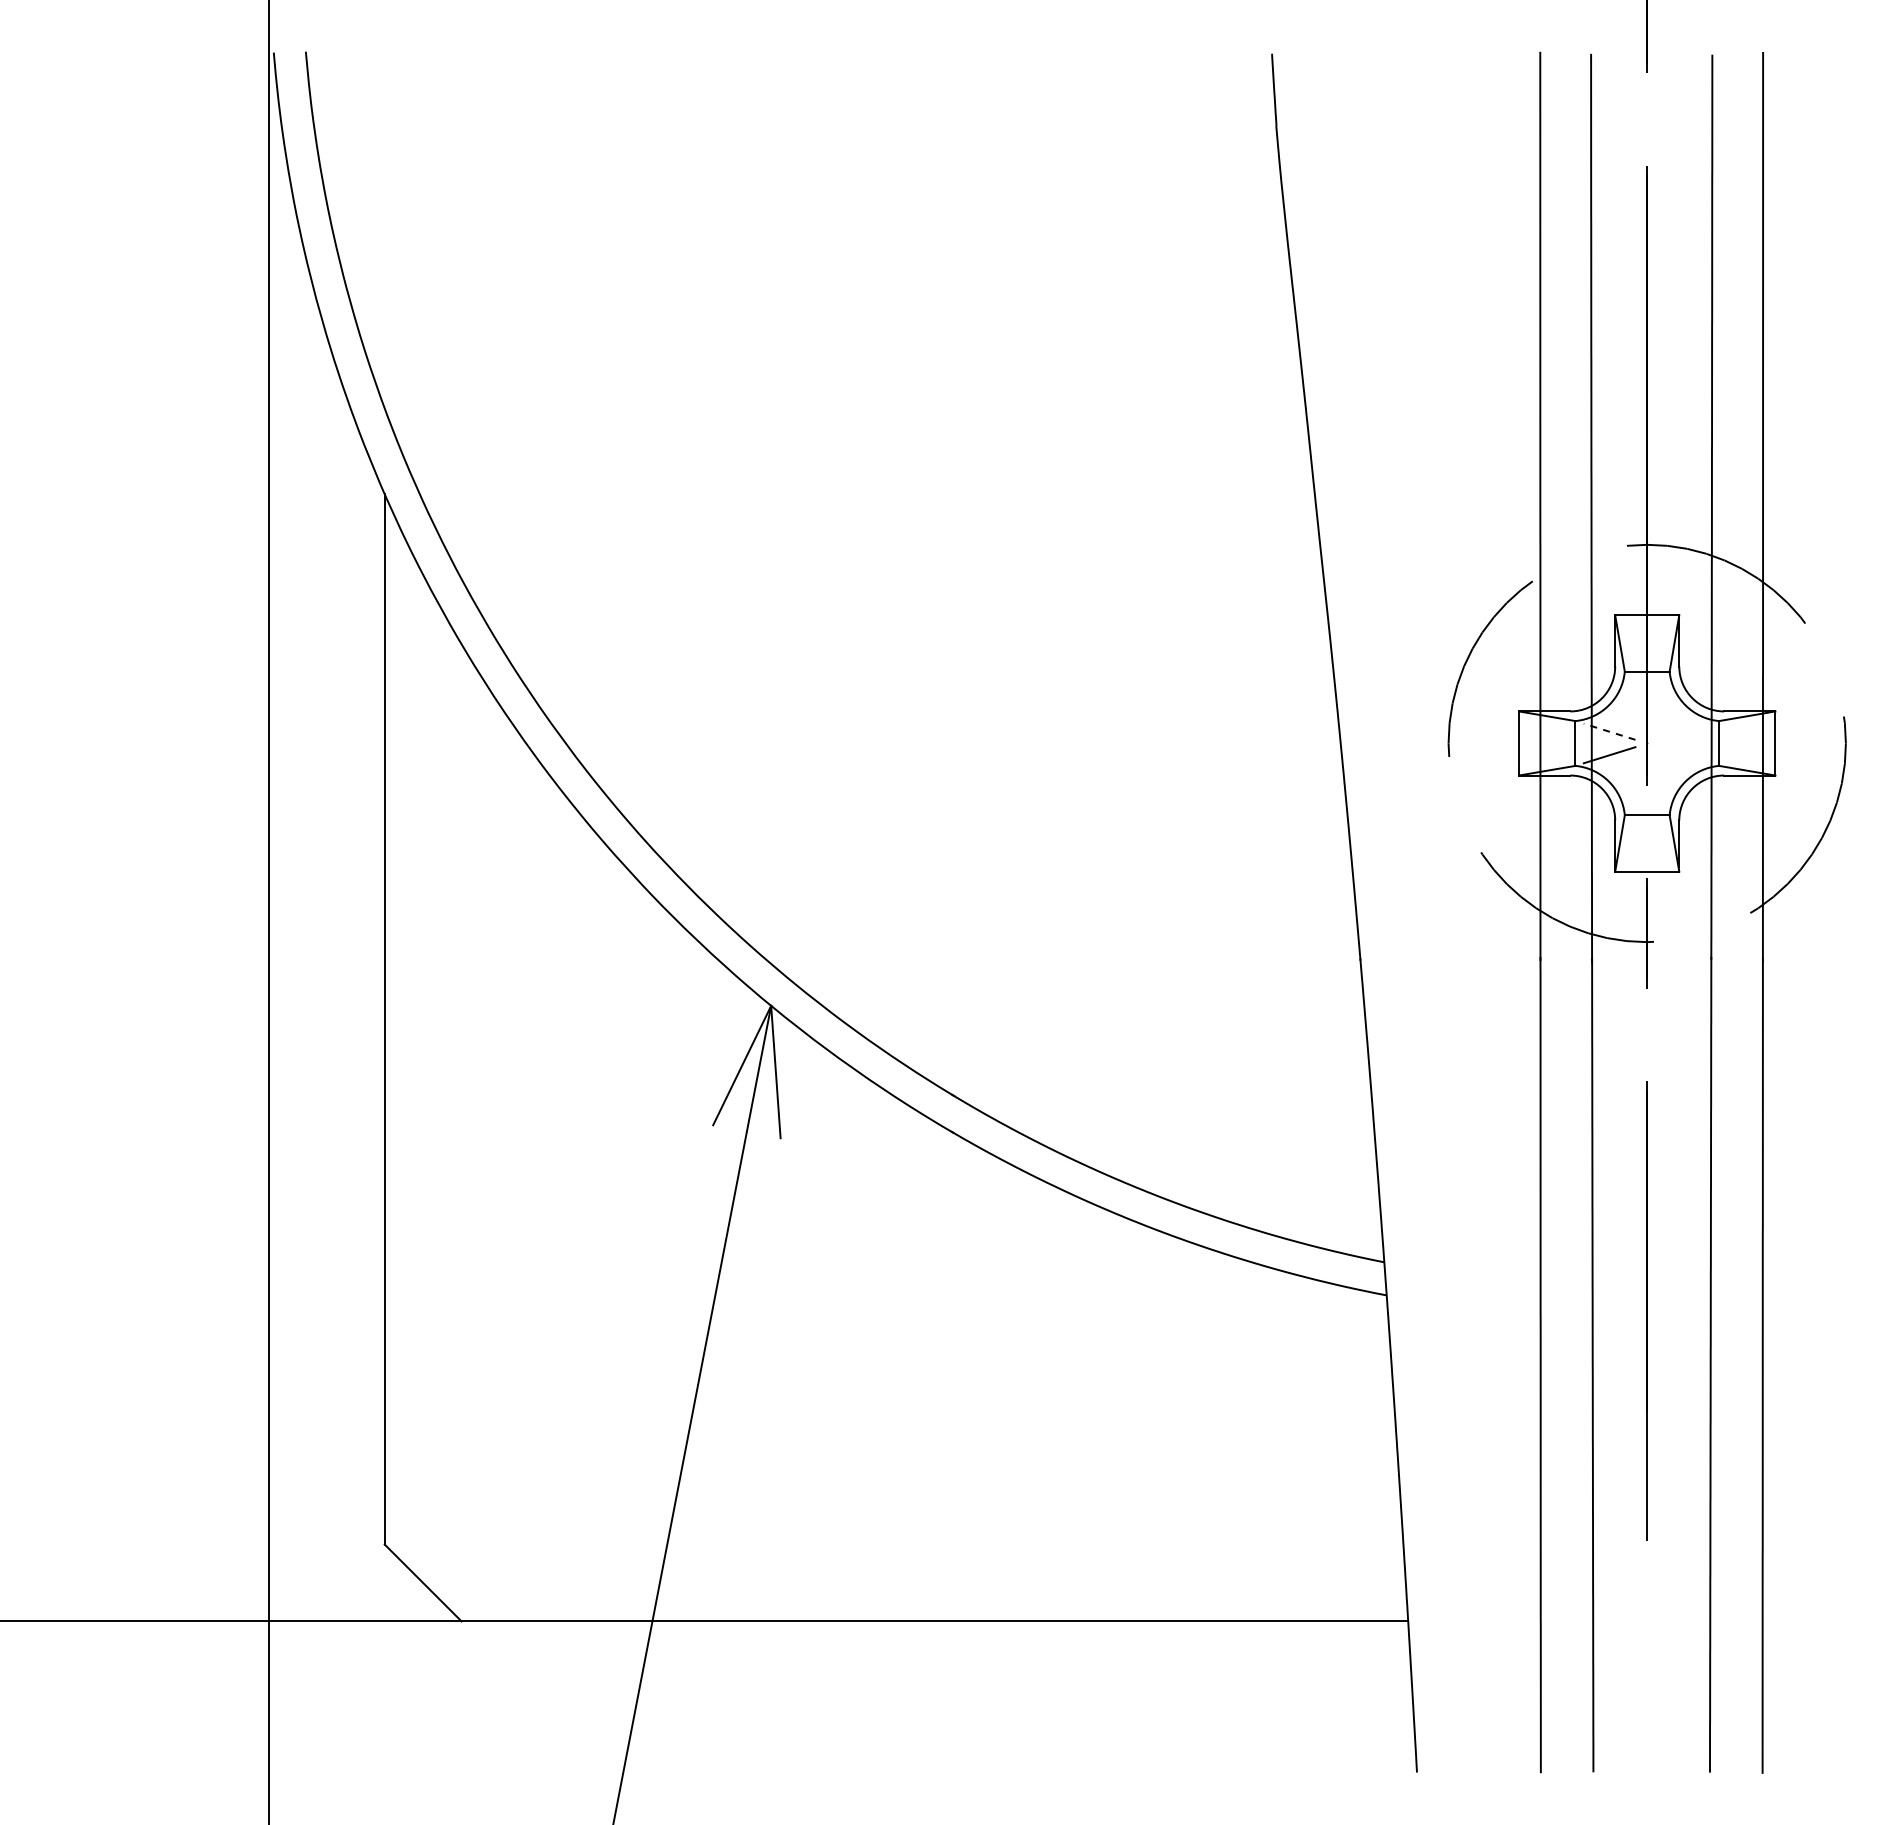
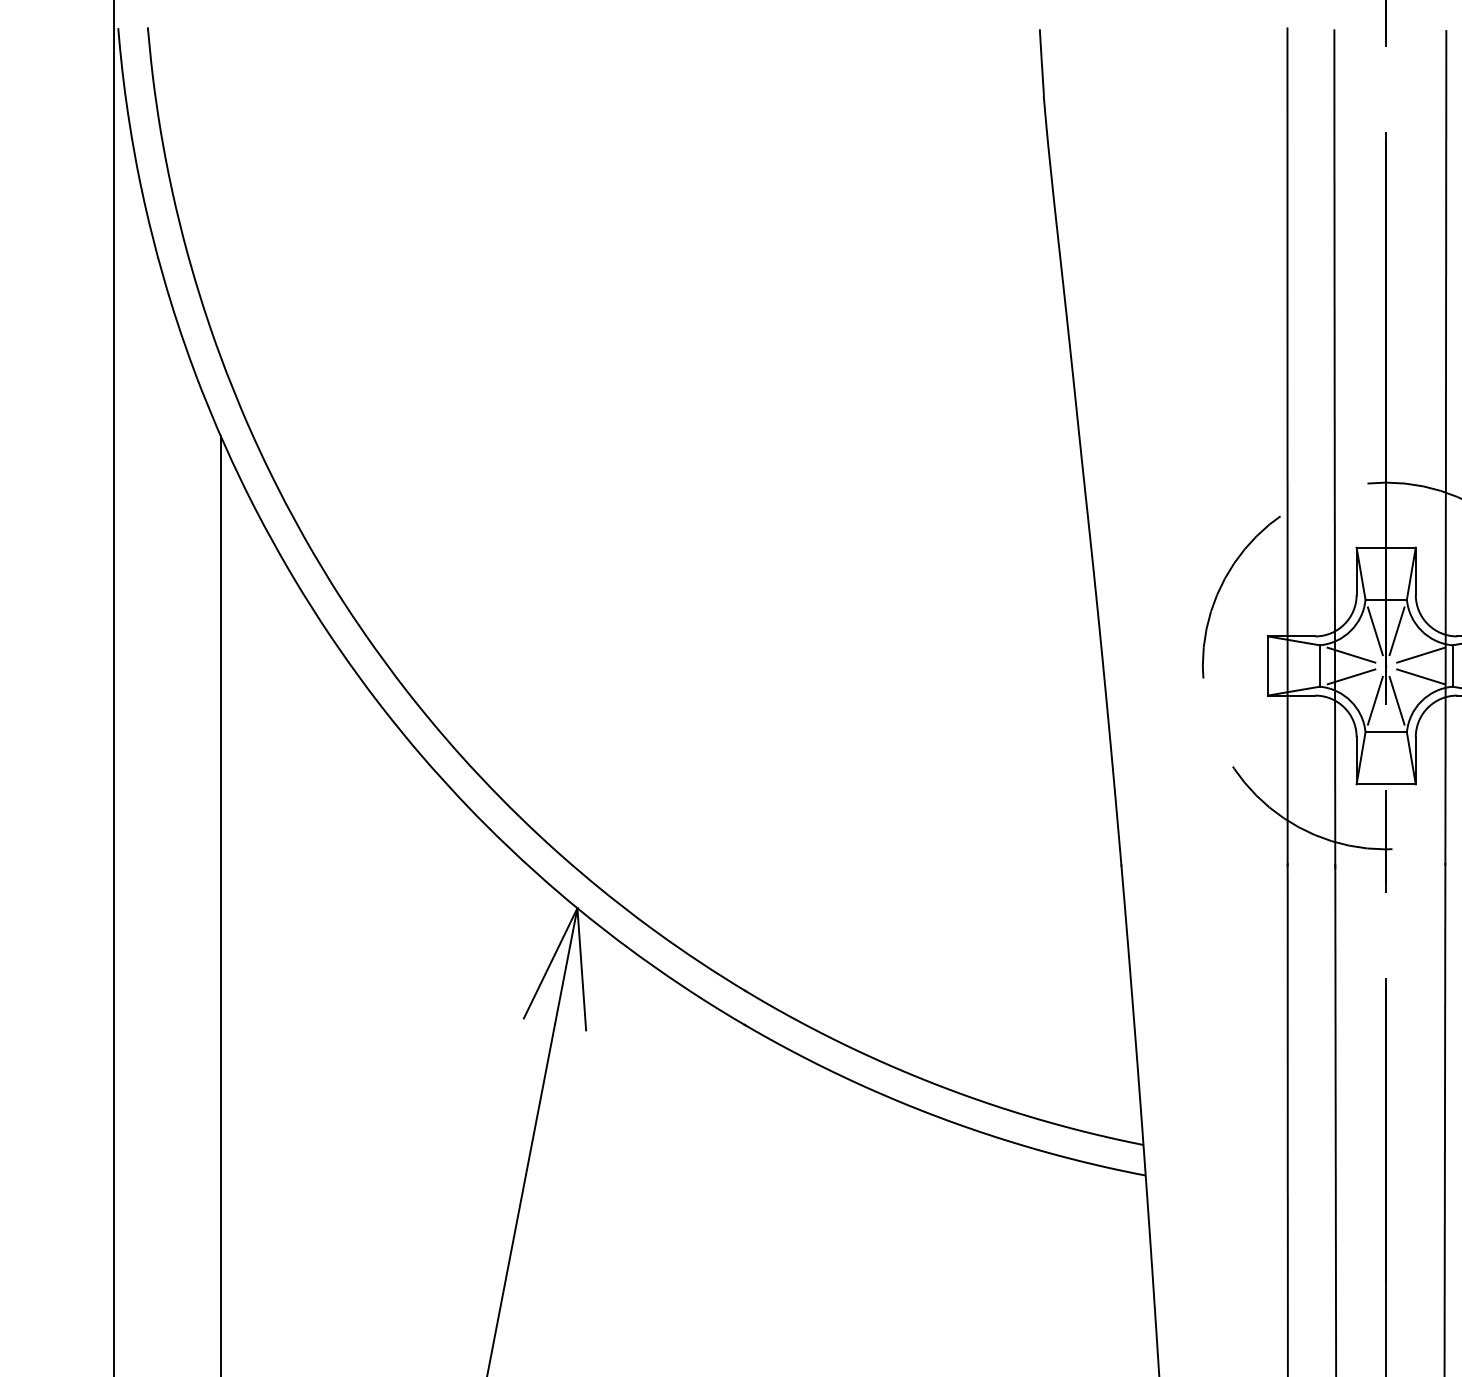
line: (1635, 705) -> (1375, 630), added
line: (1658, 705) -> (1396, 630), added
line: (1609, 731) -> (1351, 654), dashed -> solid
line: (1684, 731) -> (1420, 654), added
line: (1684, 755) -> (1420, 677), added
line: (1635, 781) -> (1375, 701), added
line: (1658, 781) -> (1396, 701), added

